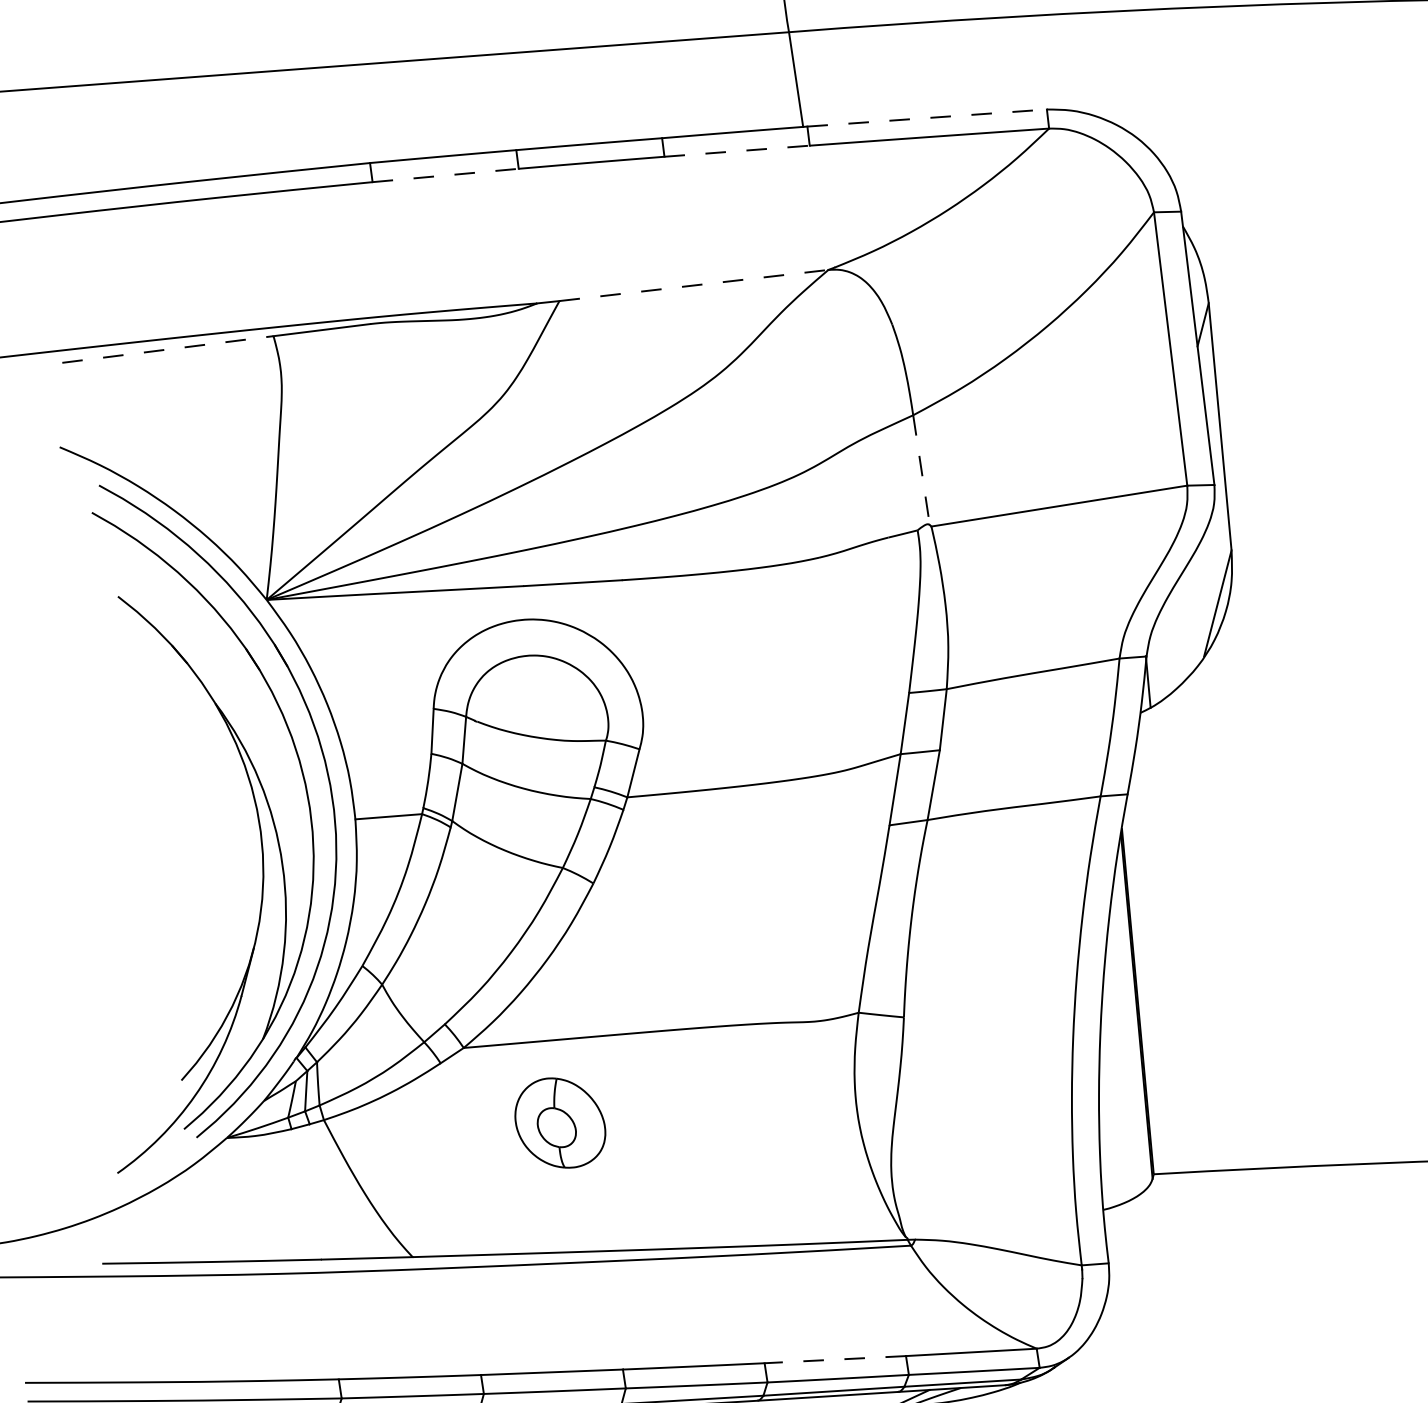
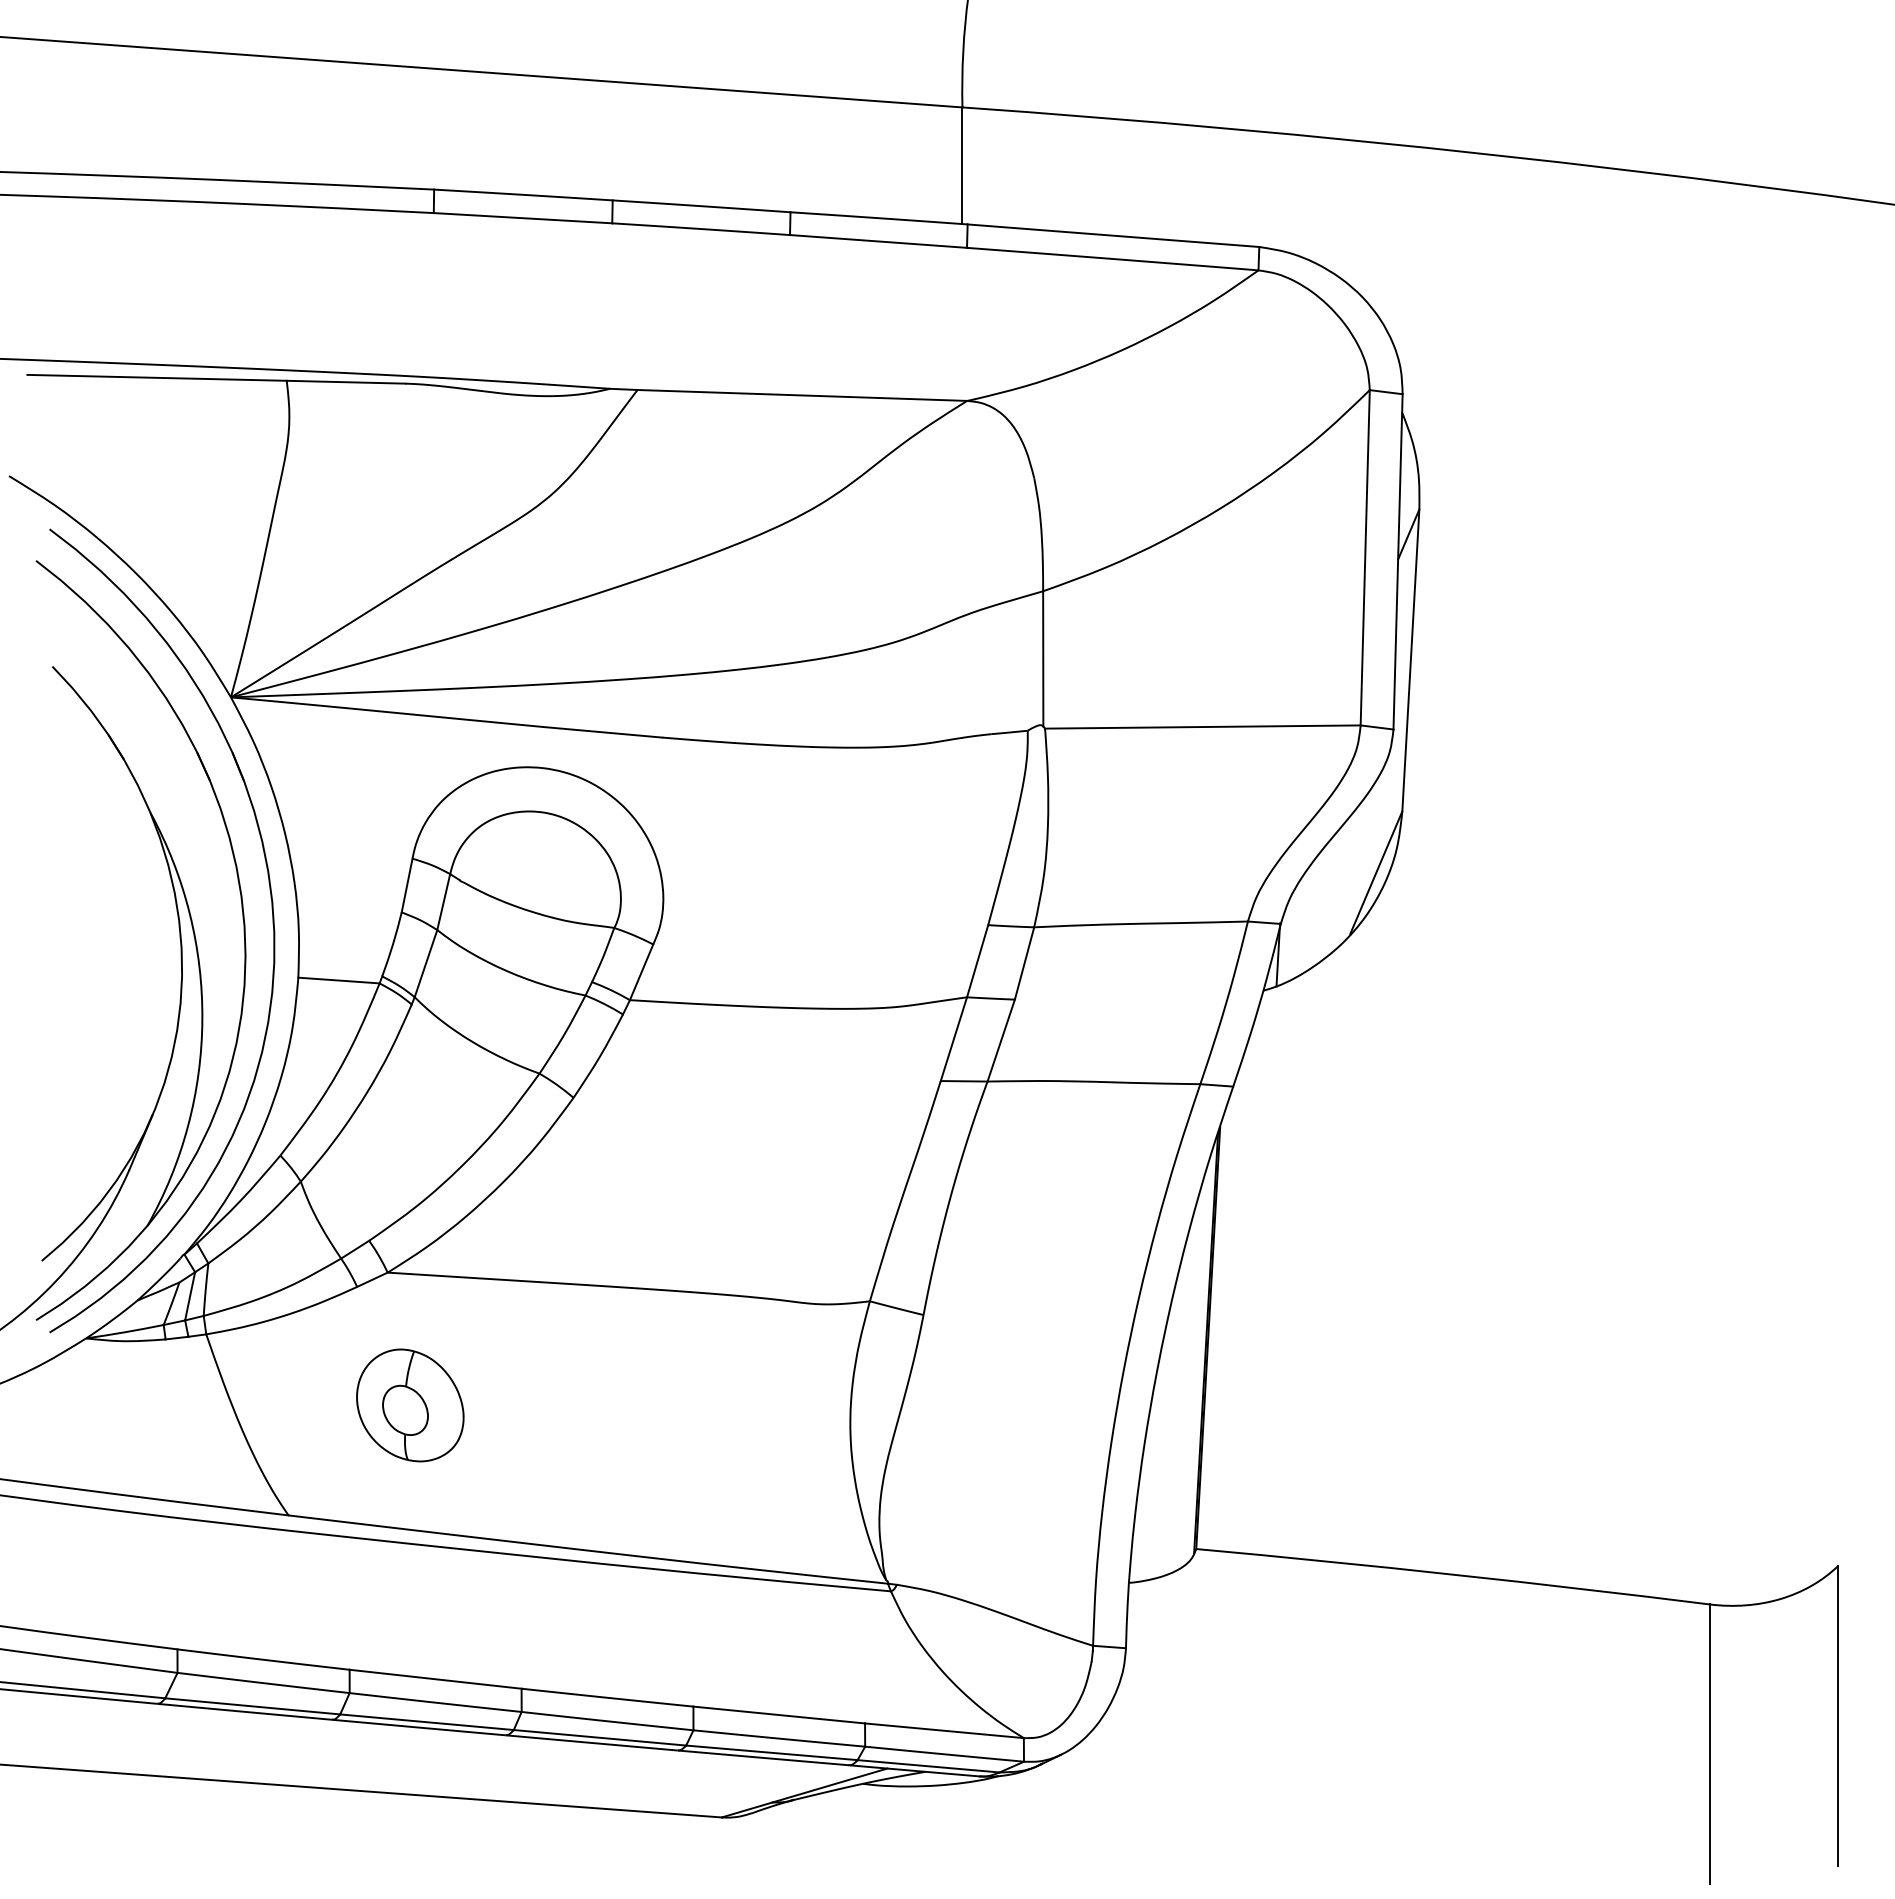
line: (927, 117) -> (1113, 235), dashed -> solid
line: (737, 151) -> (878, 241), dashed -> solid
line: (446, 175) -> (523, 218), dashed -> solid
line: (694, 285) -> (802, 395), dashed -> solid
line: (168, 349) -> (157, 377), dashed -> solid
line: (921, 469) -> (1043, 658), dashed -> solid
part: (560, 1123) -> (410, 1405), moved
line: (834, 1359) -> (778, 1714), dashed -> solid

